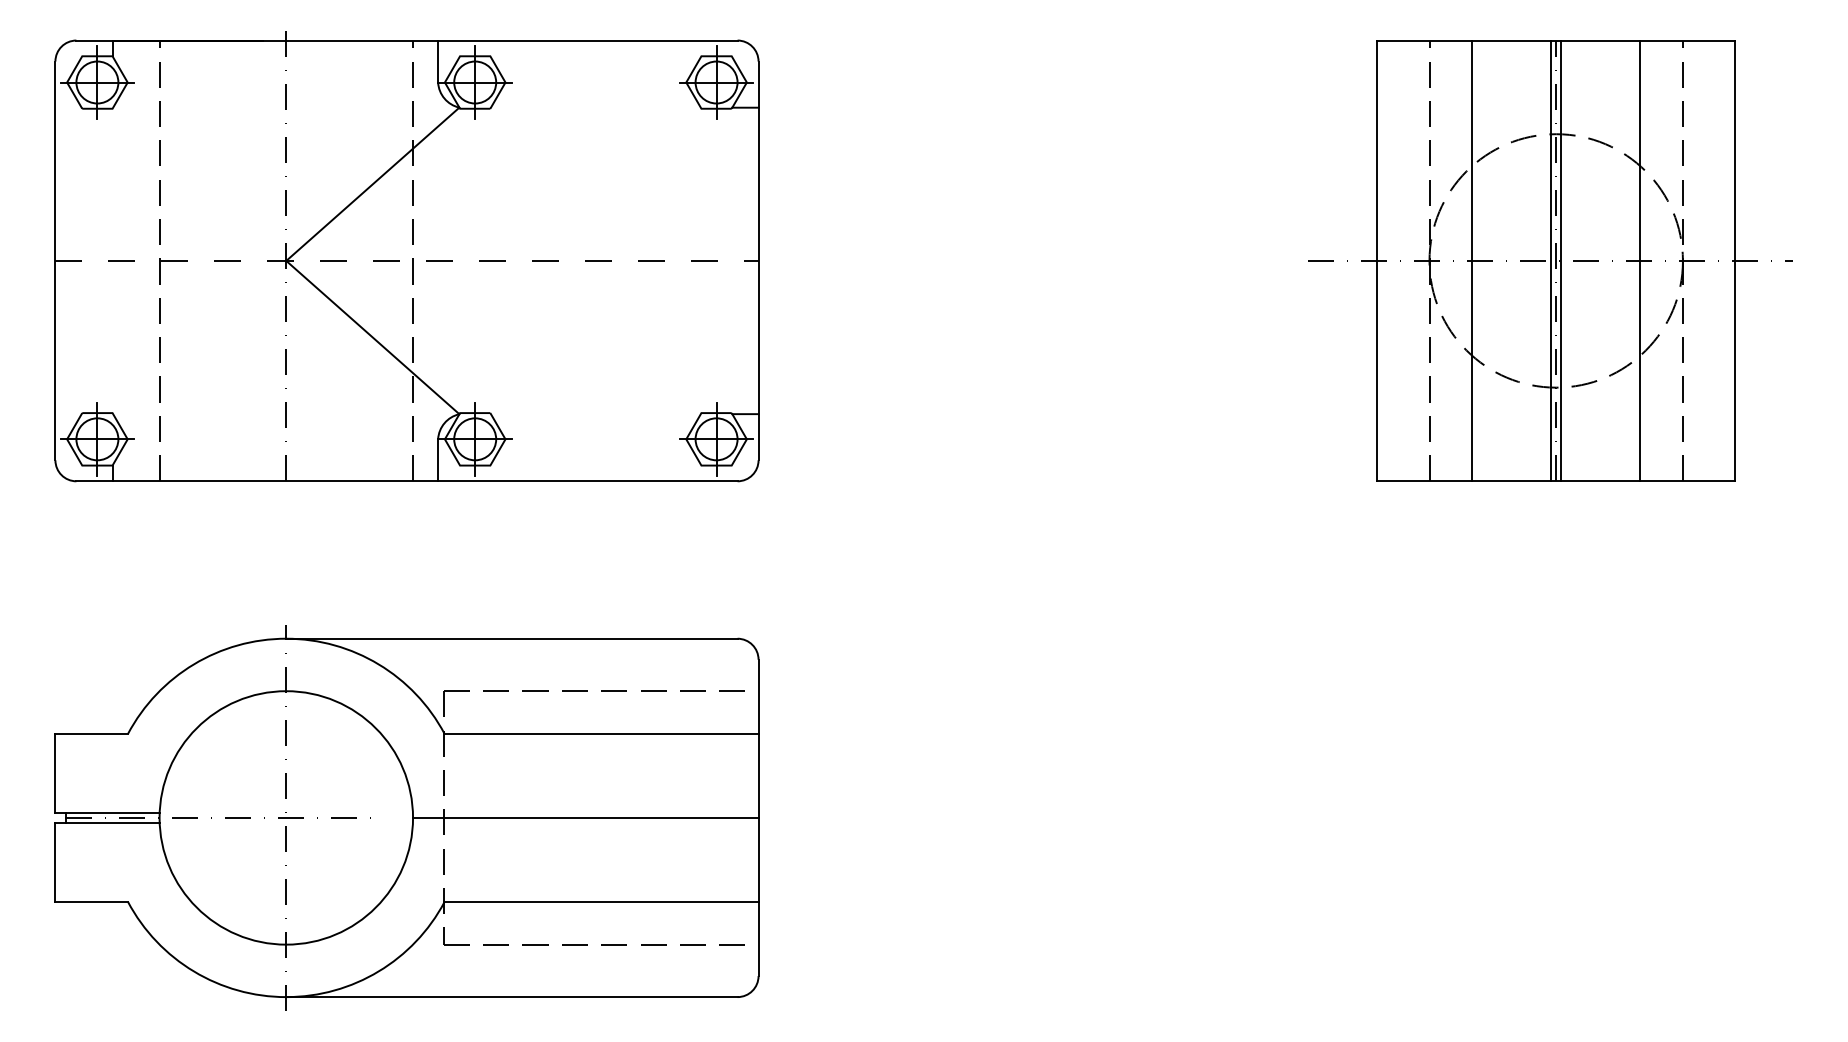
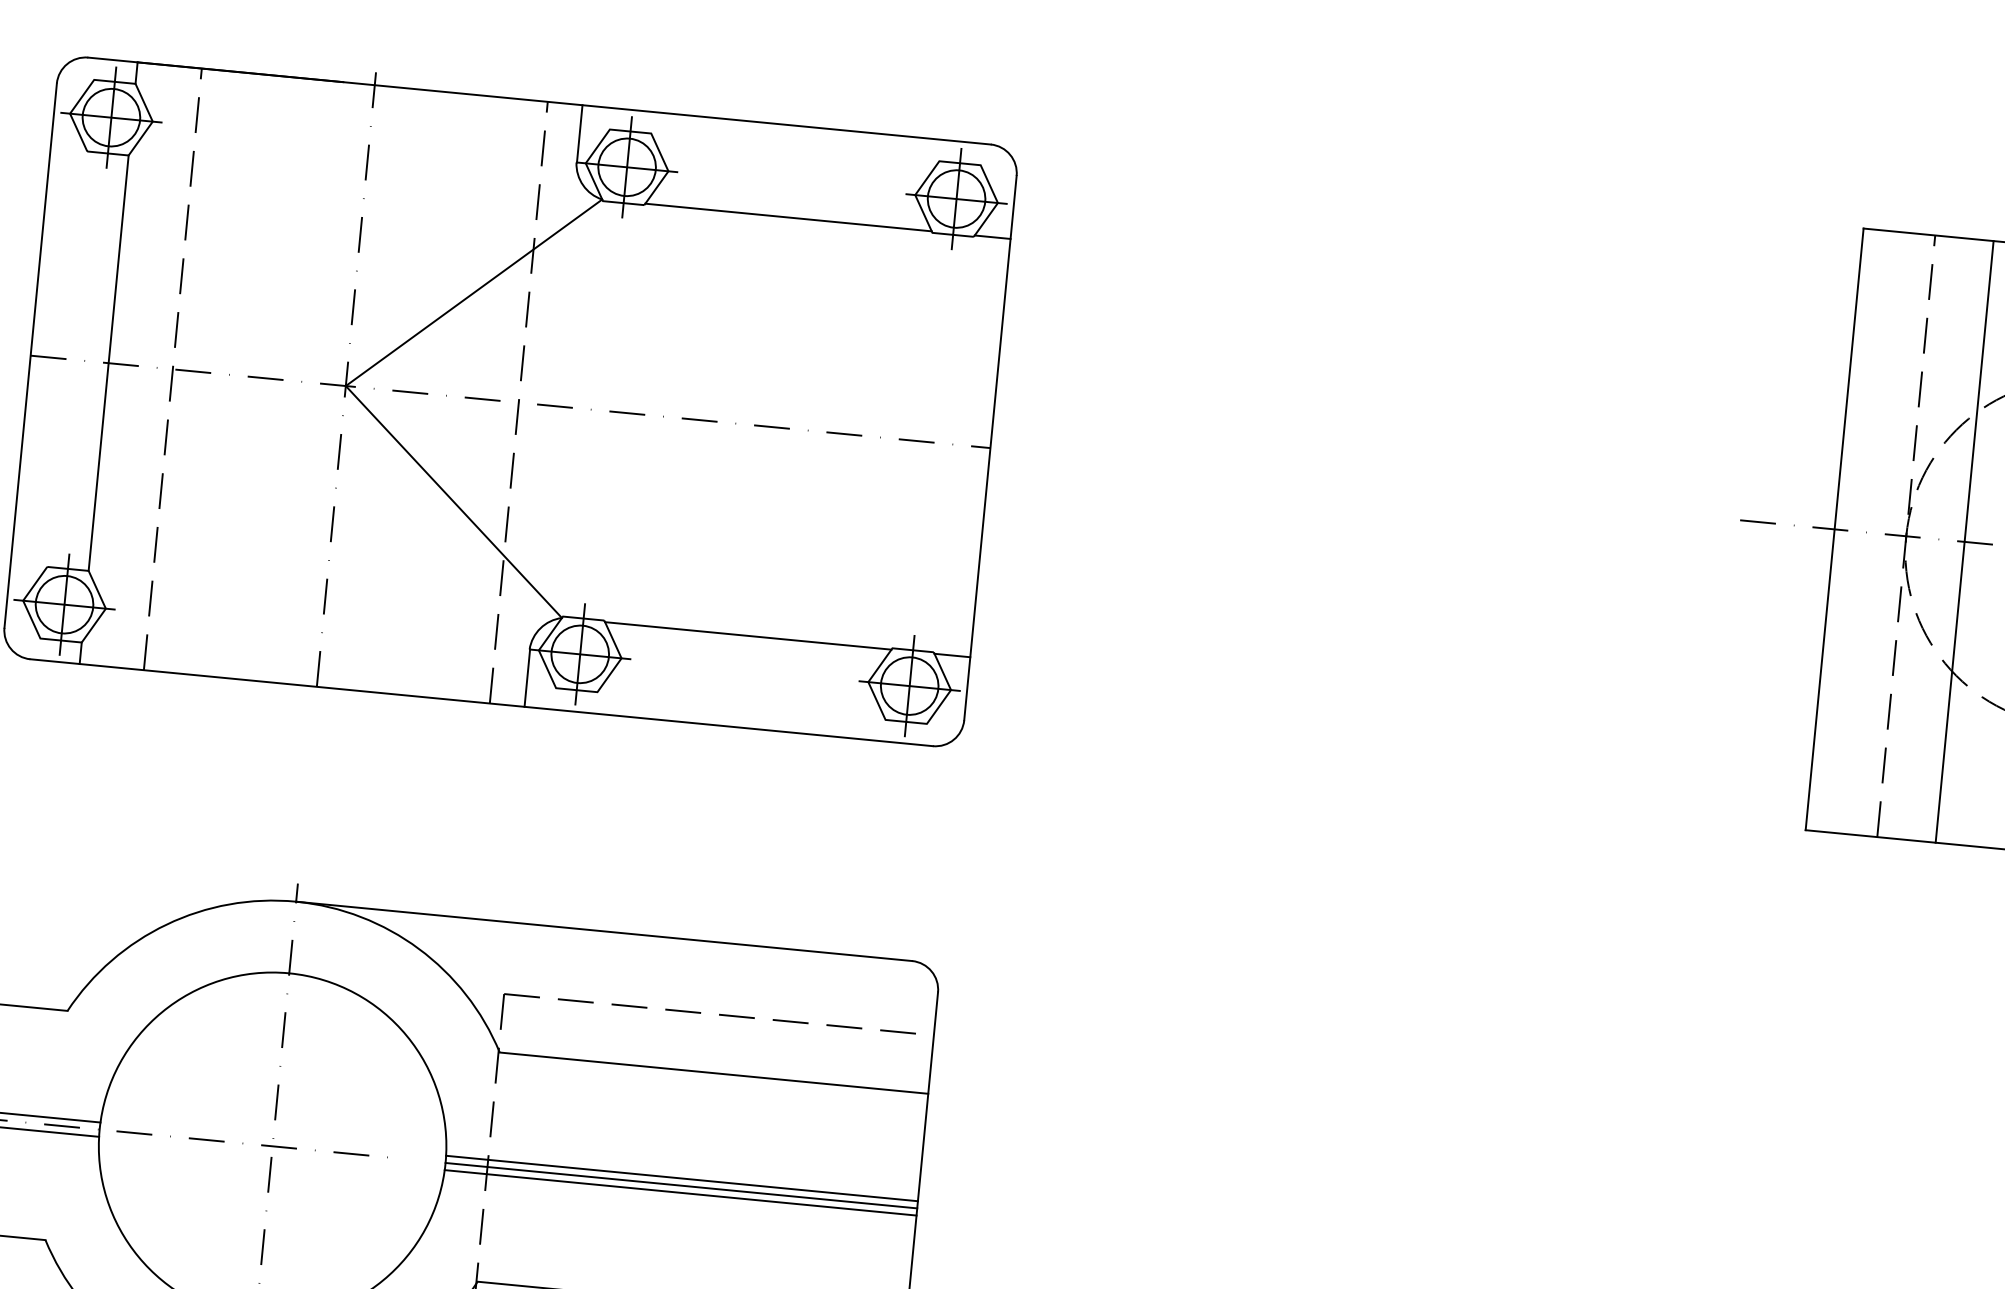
line: (595, 107) -> (788, 217), added
line: (112, 260) -> (108, 362), added
line: (595, 414) -> (747, 636), added
line: (585, 812) -> (681, 1178), added
line: (585, 823) -> (680, 1193), added

